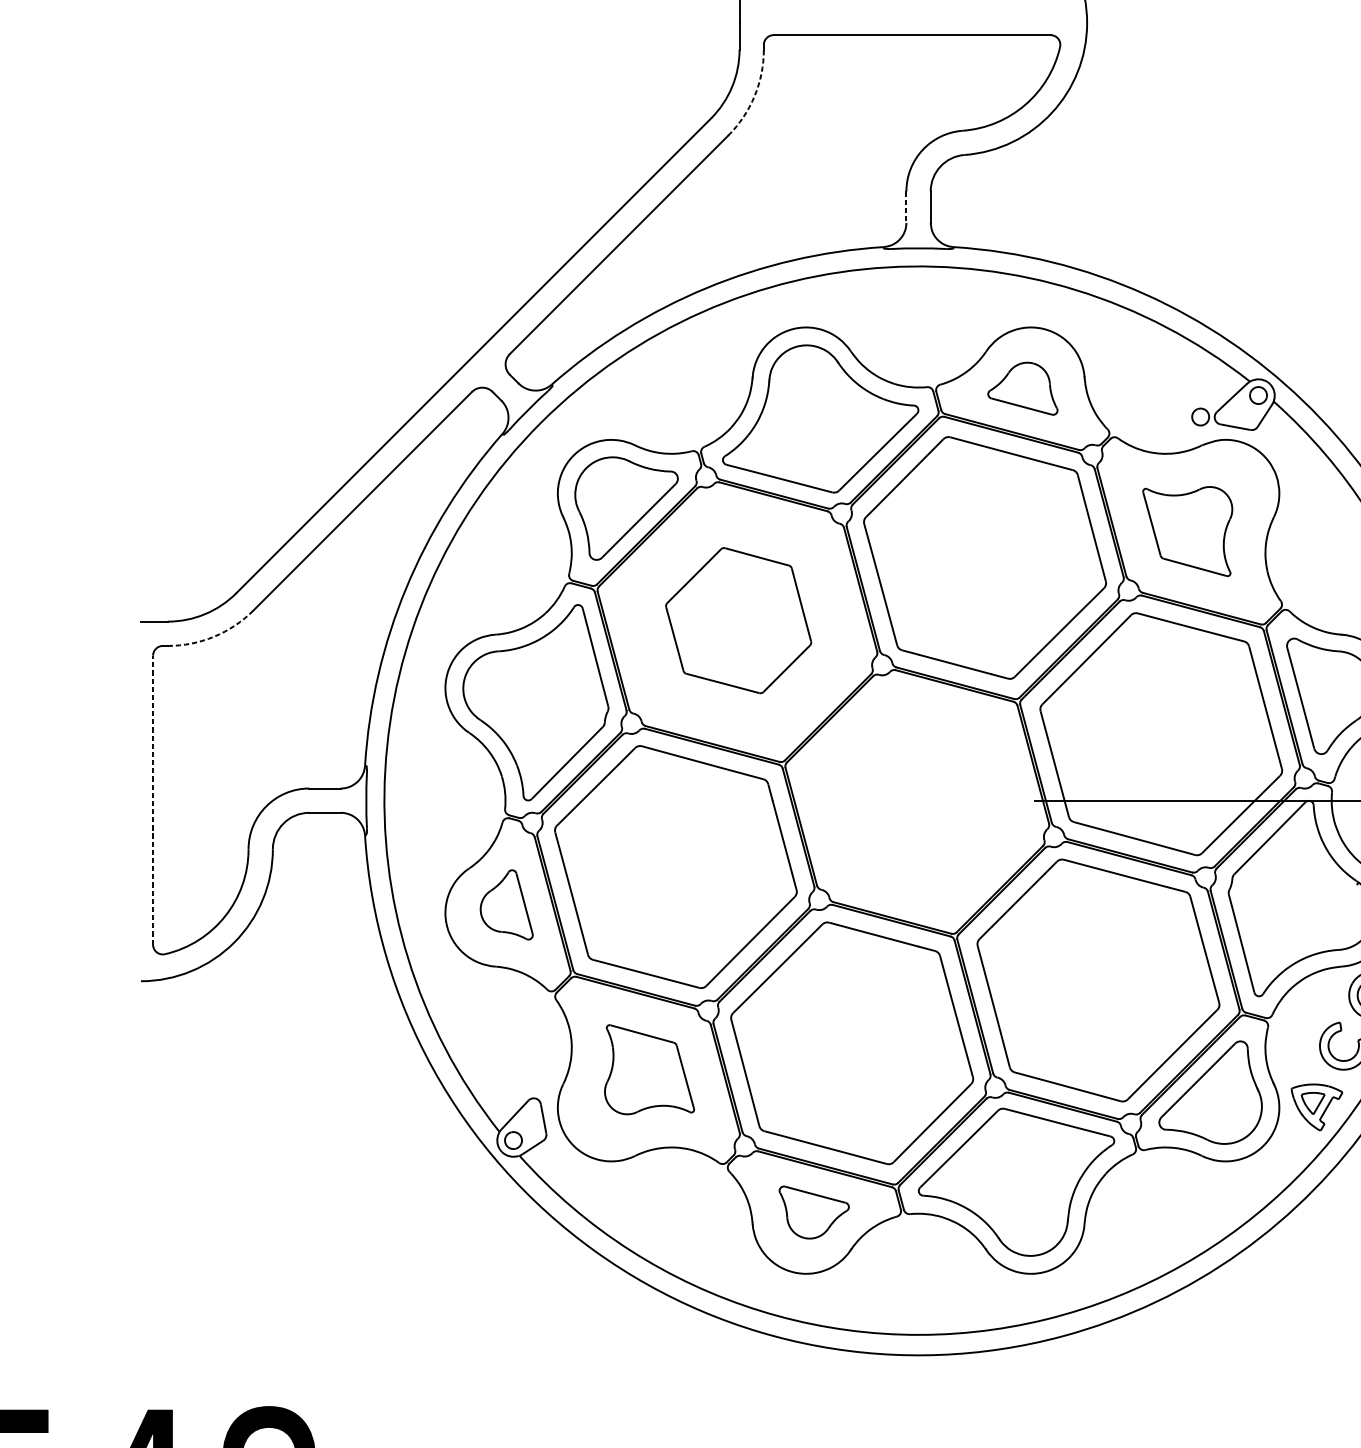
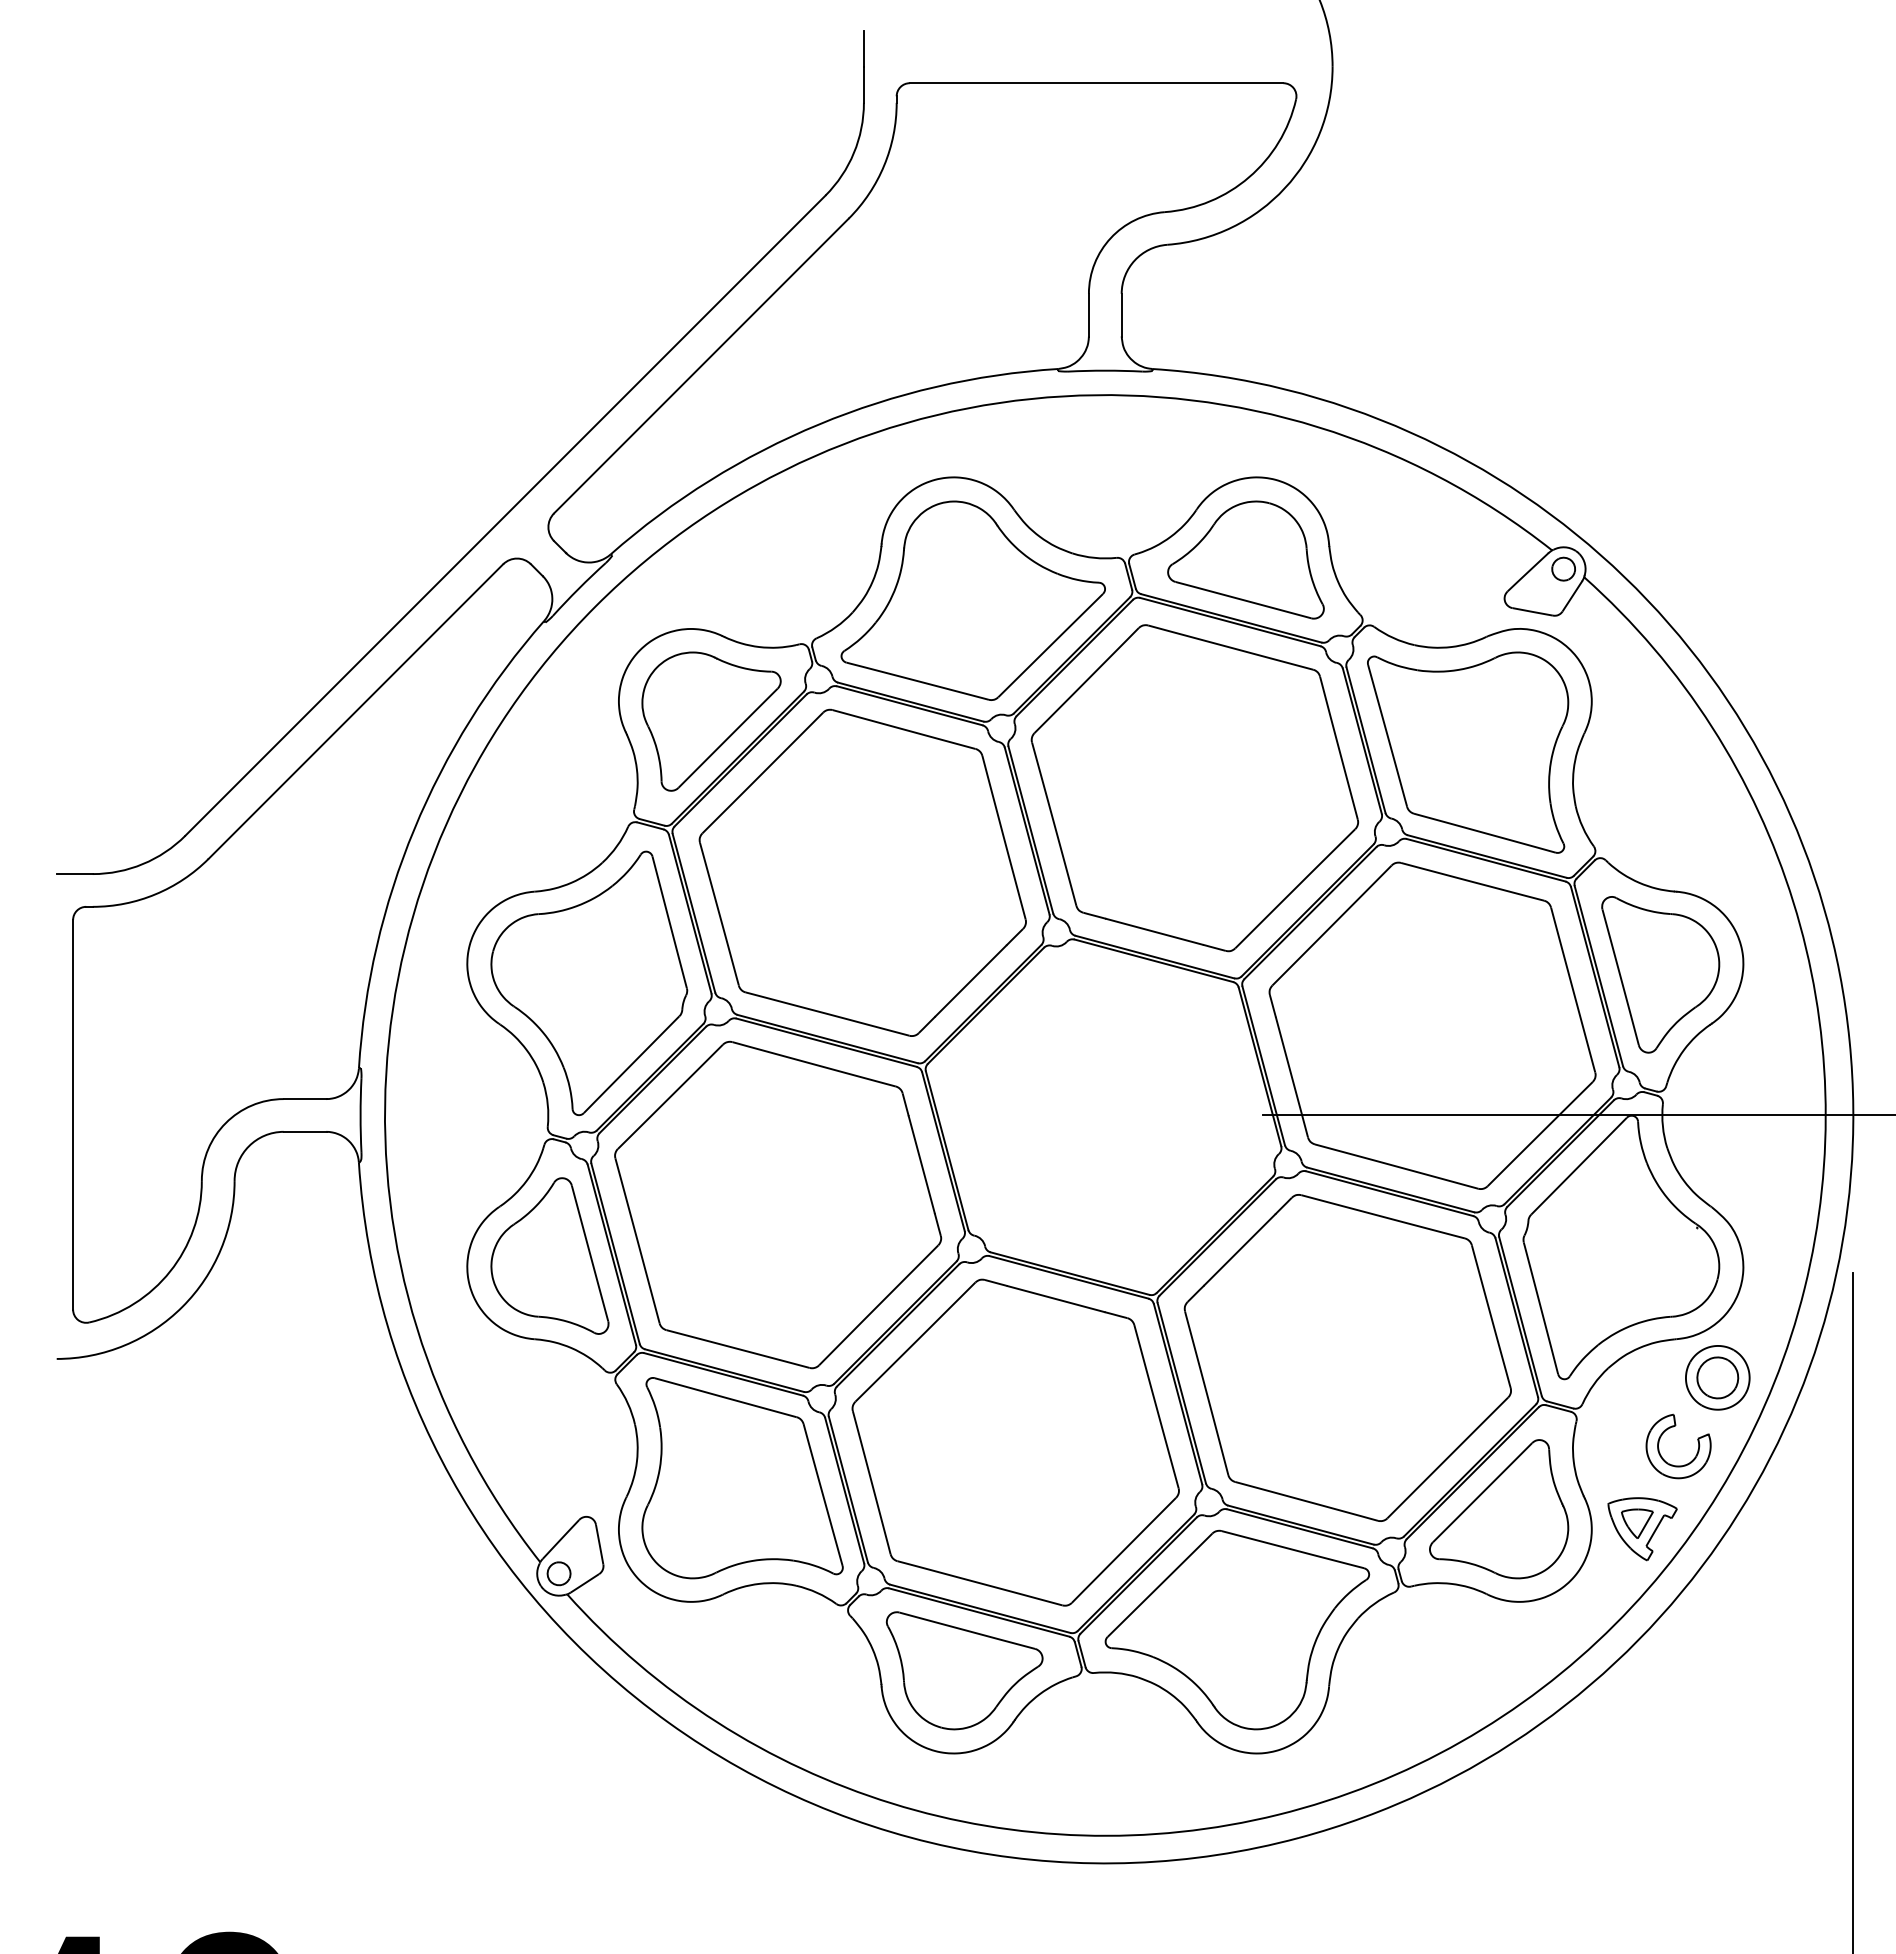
arc: (754, 96) -> (884, 165), dashed -> solid
line: (906, 207) -> (1088, 315), dashed -> solid
part: (1022, 388) -> (1245, 559), size x1.67
part: (1200, 416) -> (1485, 597), removed
part: (1187, 531) -> (1468, 752), size x1.67
part: (738, 620) -> (862, 872), size x1.67
arc: (214, 636) -> (155, 894), dashed -> solid
line: (153, 799) -> (73, 1114), dashed -> solid
part: (506, 904) -> (549, 1255), size x1.67
part: (649, 1069) -> (742, 1478), size x1.67
part: (814, 1212) -> (964, 1670), size x1.67

